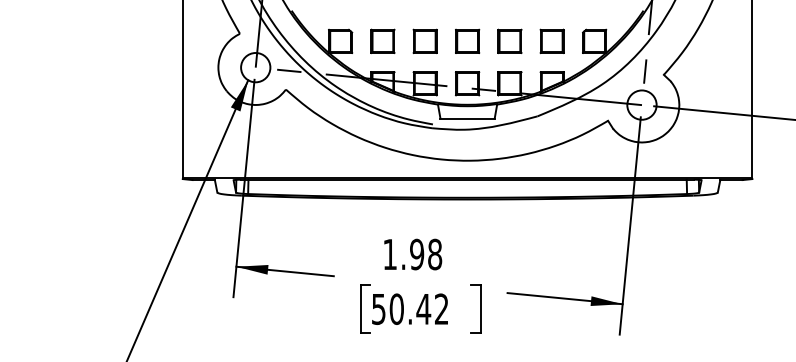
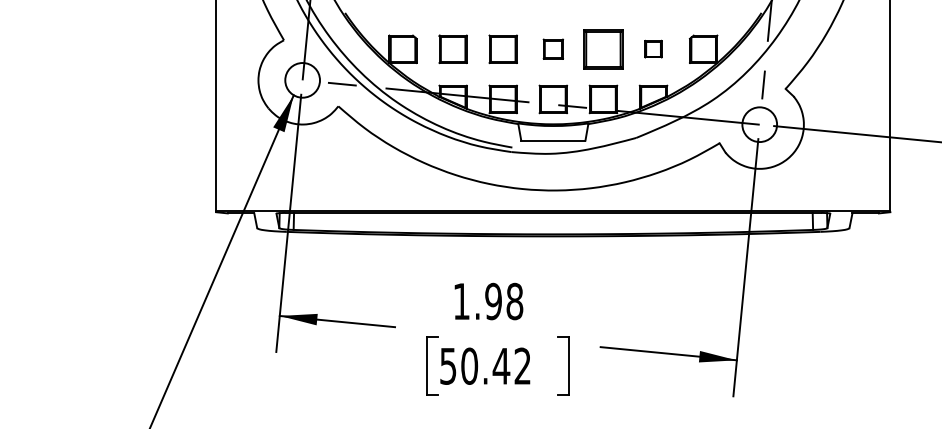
part: (467, 40) -> (553, 48), size x0.7
part: (509, 40) -> (603, 48), size x1.4
part: (552, 40) -> (653, 48), size x0.6

